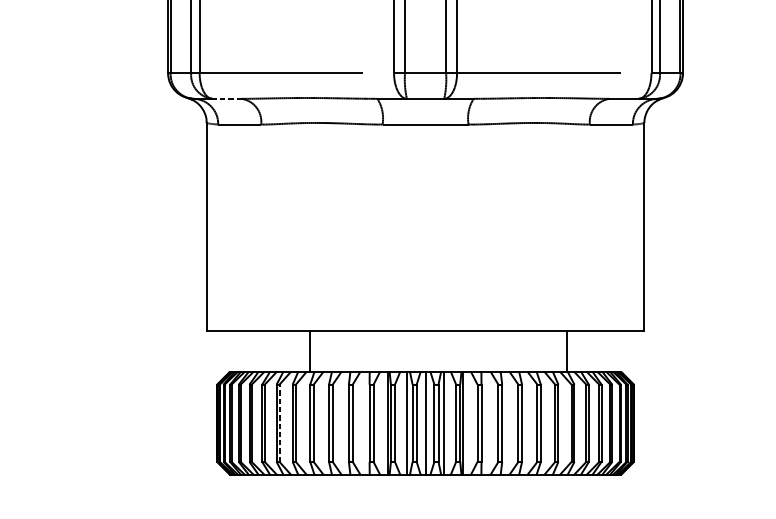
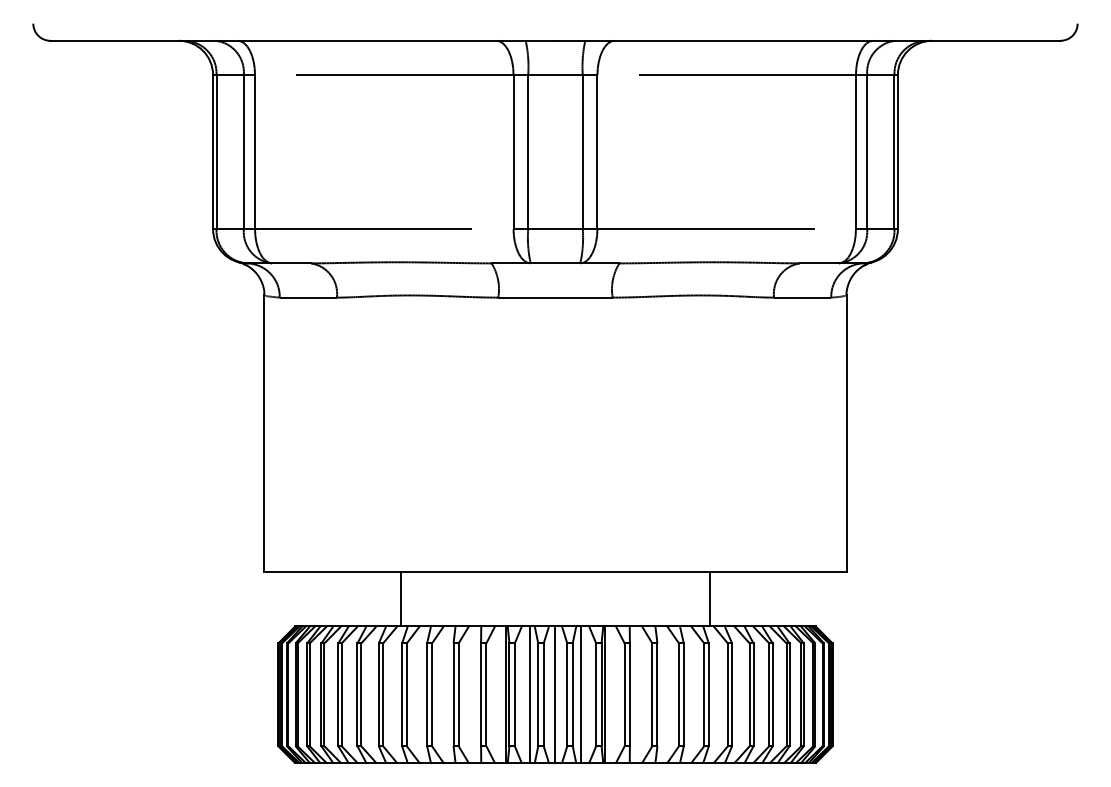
line: (227, 98) -> (291, 263), dashed -> solid
line: (566, 350) -> (709, 598), moved
line: (279, 423) -> (361, 694), dashed -> solid

